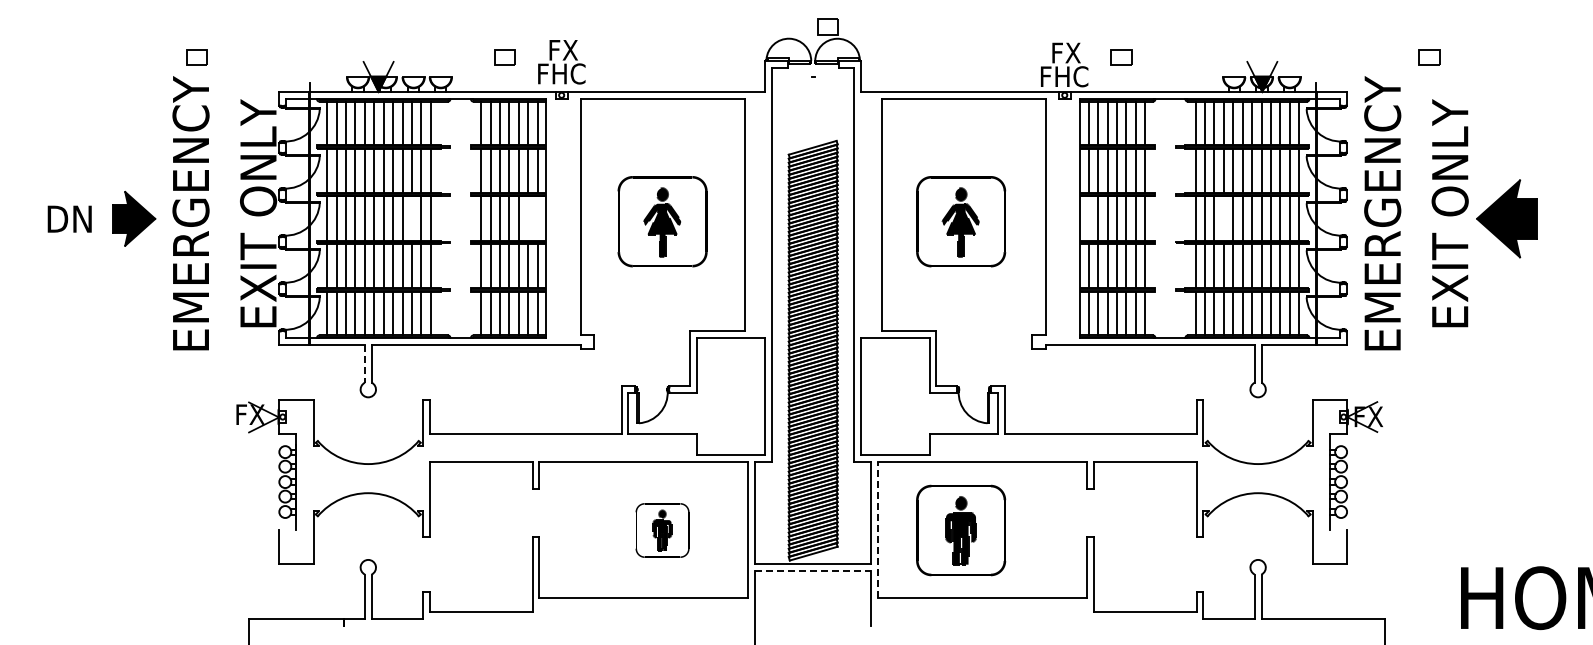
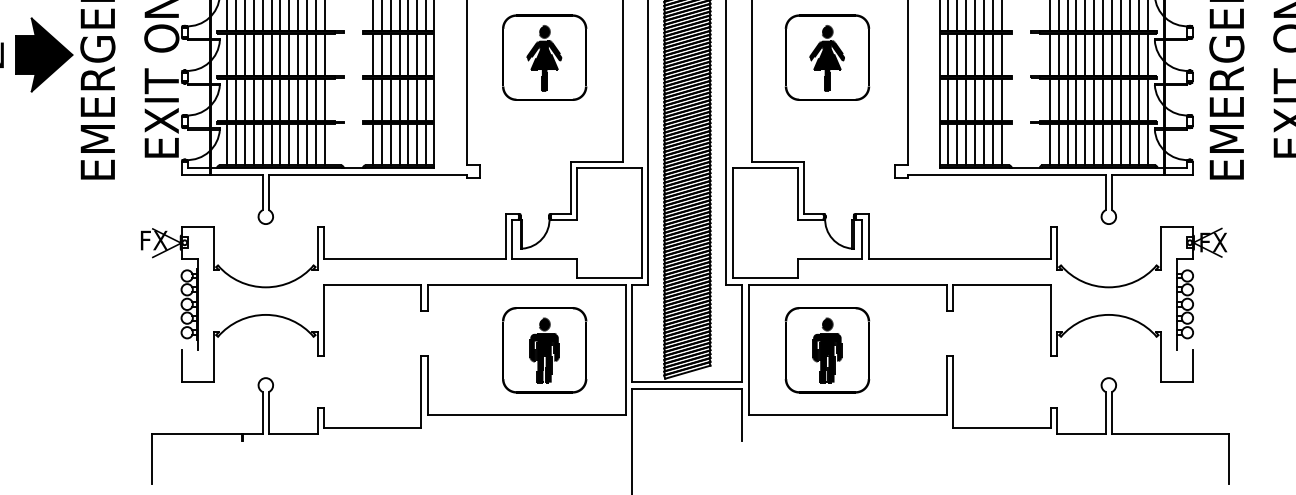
part: (134, 218) -> (44, 54), size x1.43
line: (411, 218) -> (306, 54), added
line: (528, 218) -> (417, 54), added
line: (537, 218) -> (426, 54), added
line: (1088, 218) -> (948, 54), added
line: (1223, 218) -> (1076, 54), added
line: (364, 363) -> (262, 192), dashed -> solid
line: (878, 529) -> (749, 349), dashed -> solid
part: (662, 530) -> (544, 350), size x1.67
line: (813, 571) -> (687, 389), dashed -> solid

